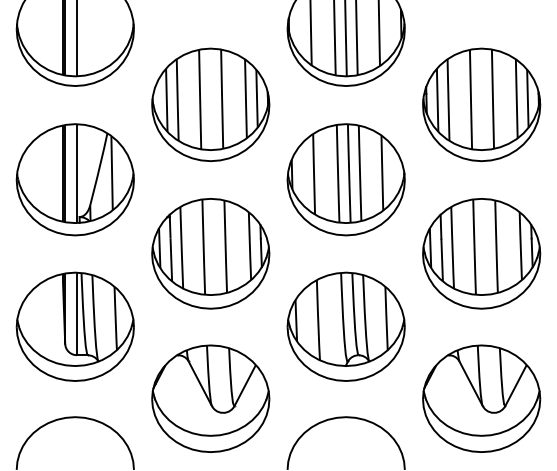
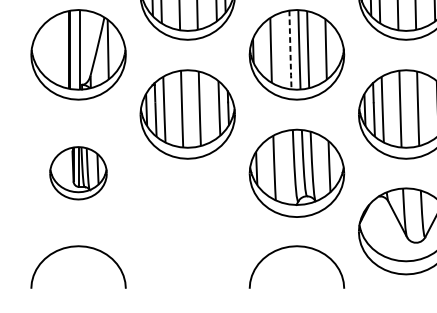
line: (338, 174) -> (290, 50), solid -> dashed
part: (74, 326) -> (77, 173), size x0.6
part: (210, 398) -> (187, 231), removed

